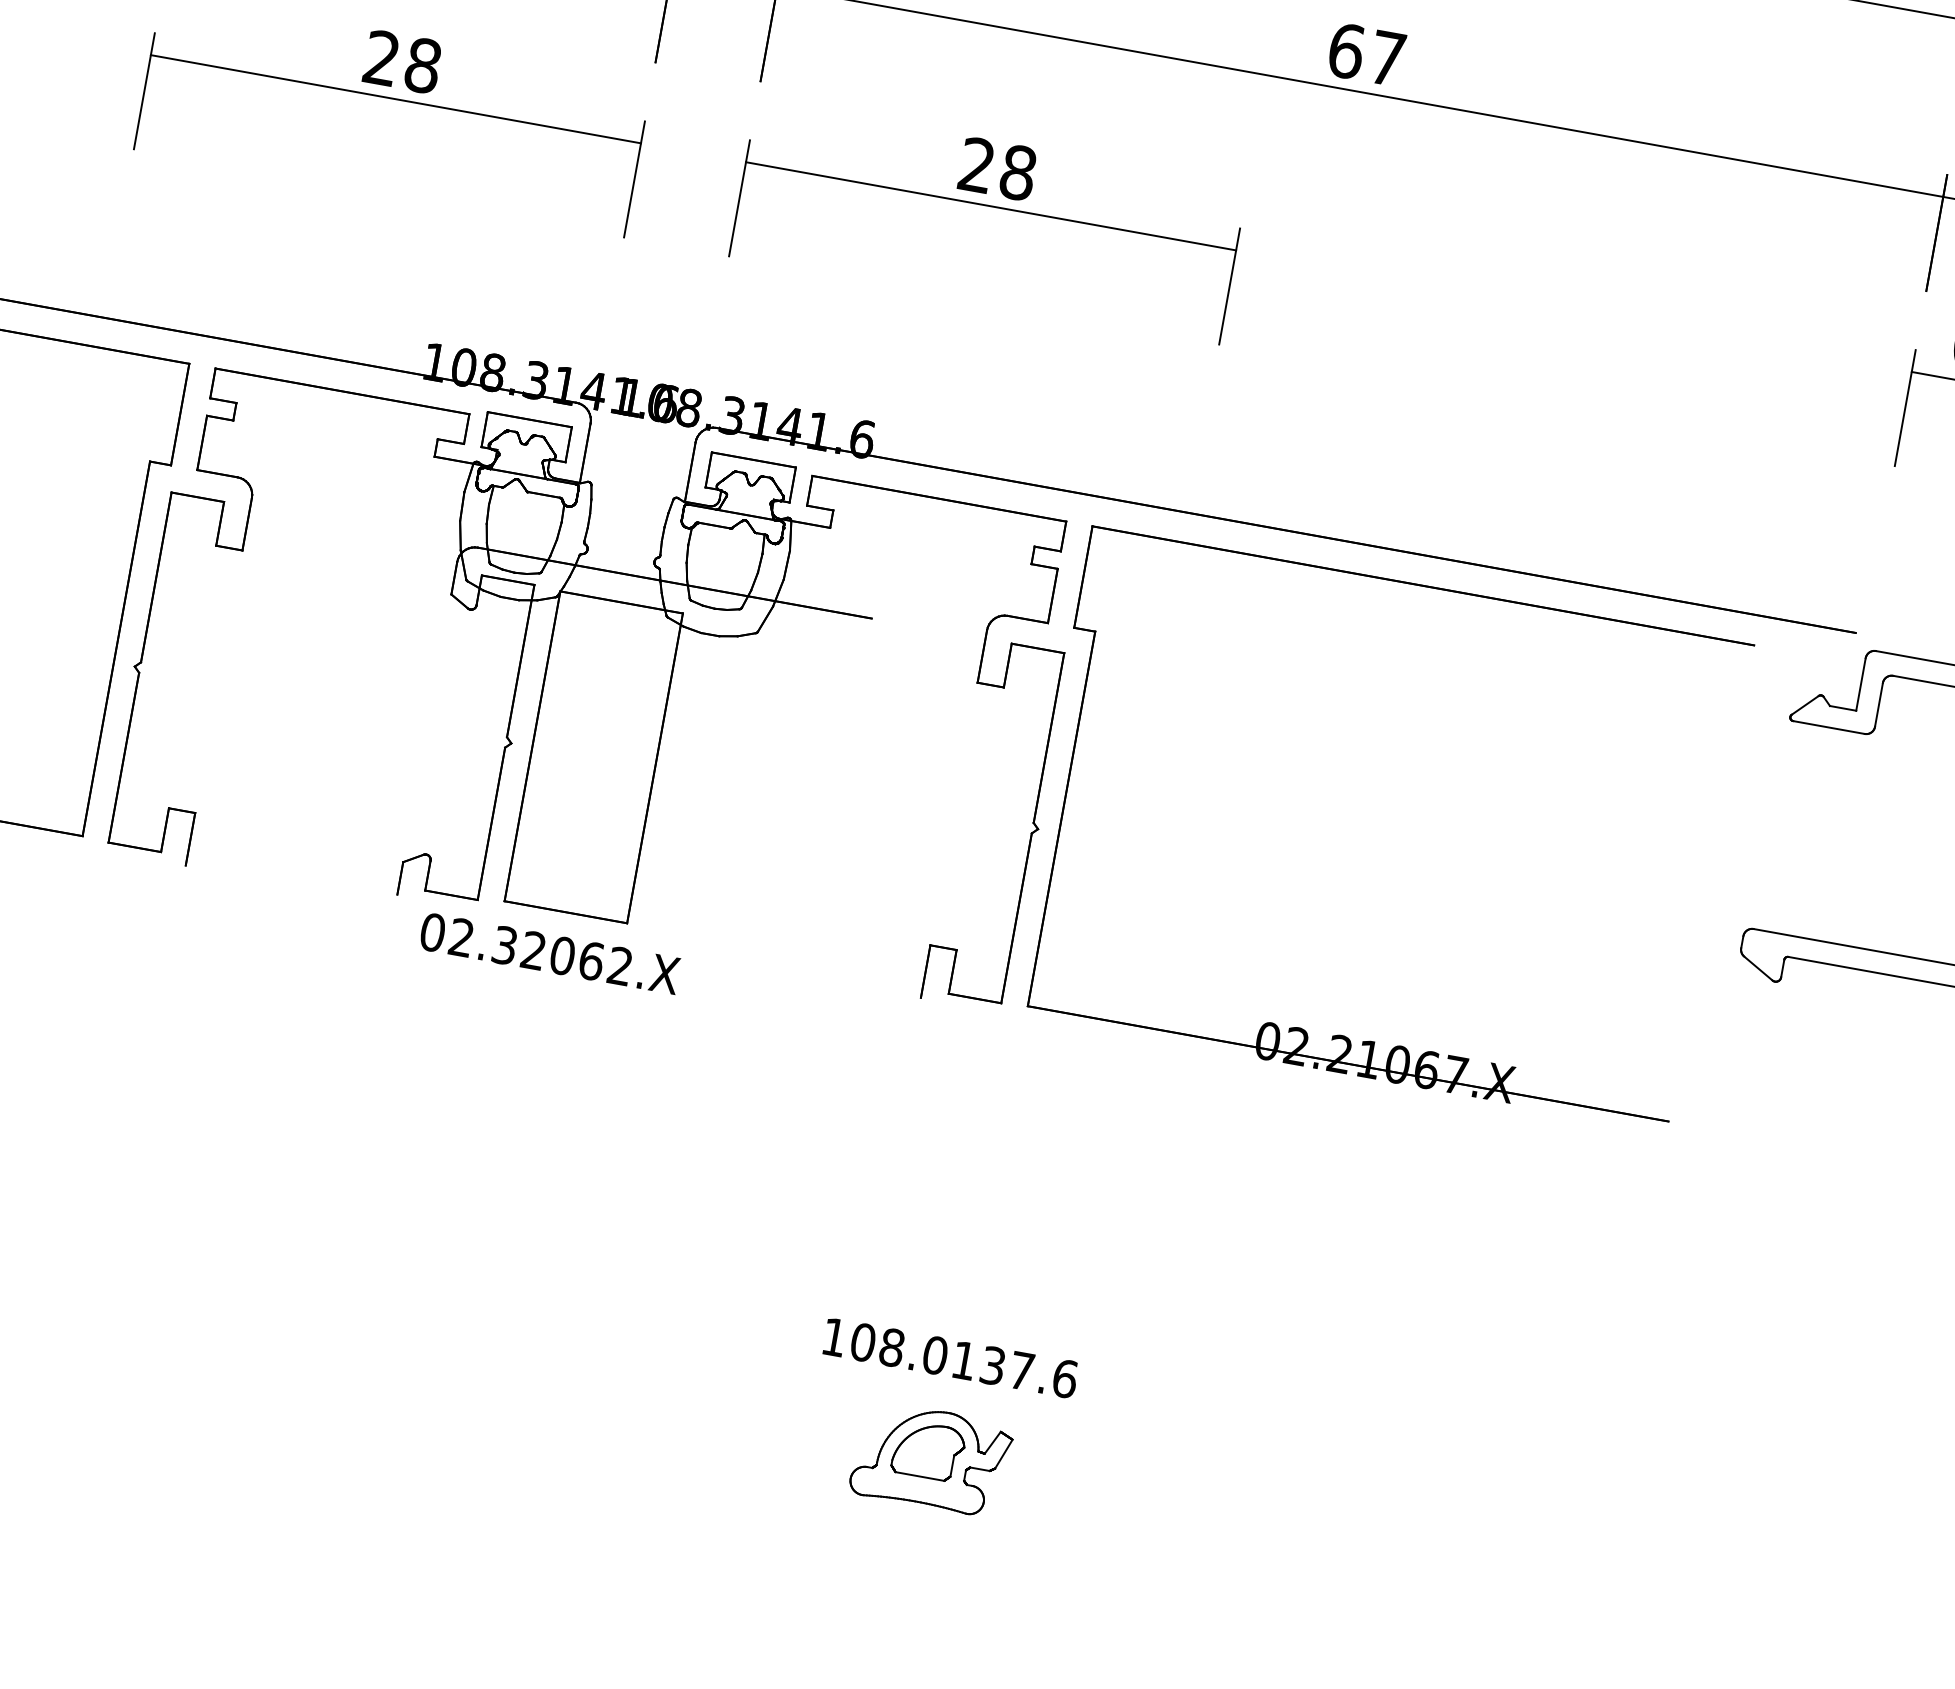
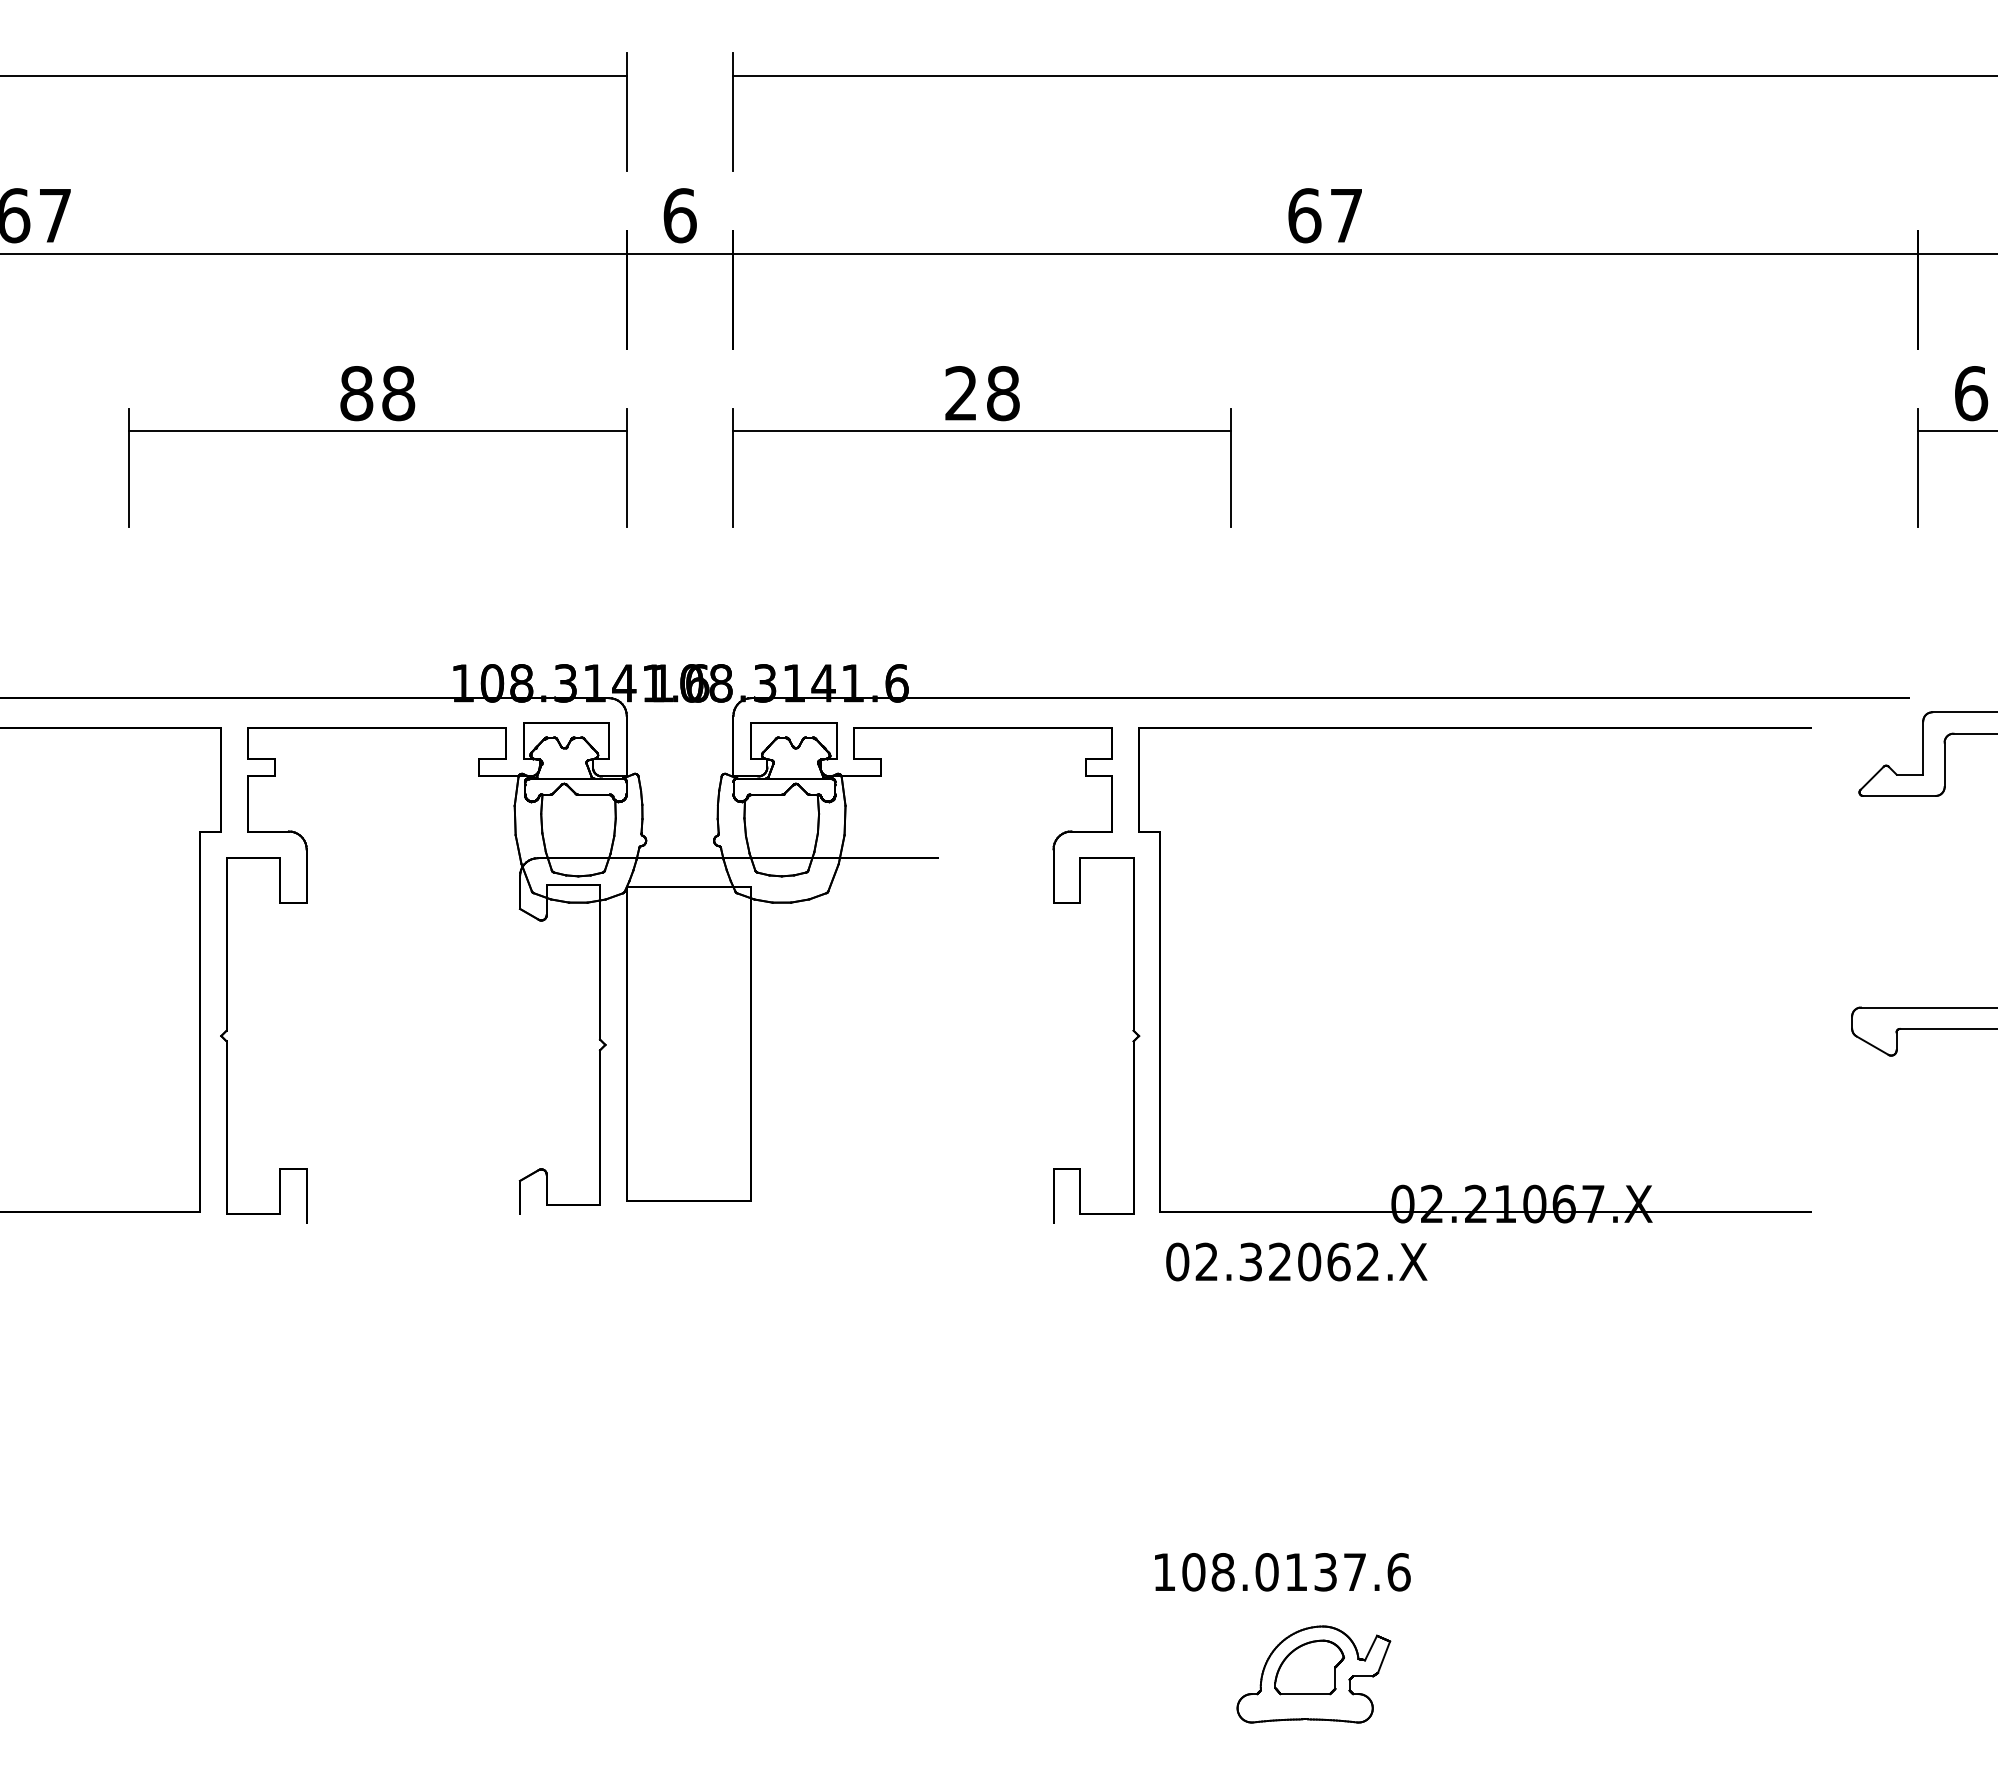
text: (381, 58) -> (356, 393), 28 -> 88
text: (549, 953) -> (1296, 1261), moved
text: (950, 1358) -> (1282, 1572), moved
part: (931, 1458) -> (1313, 1674), moved

